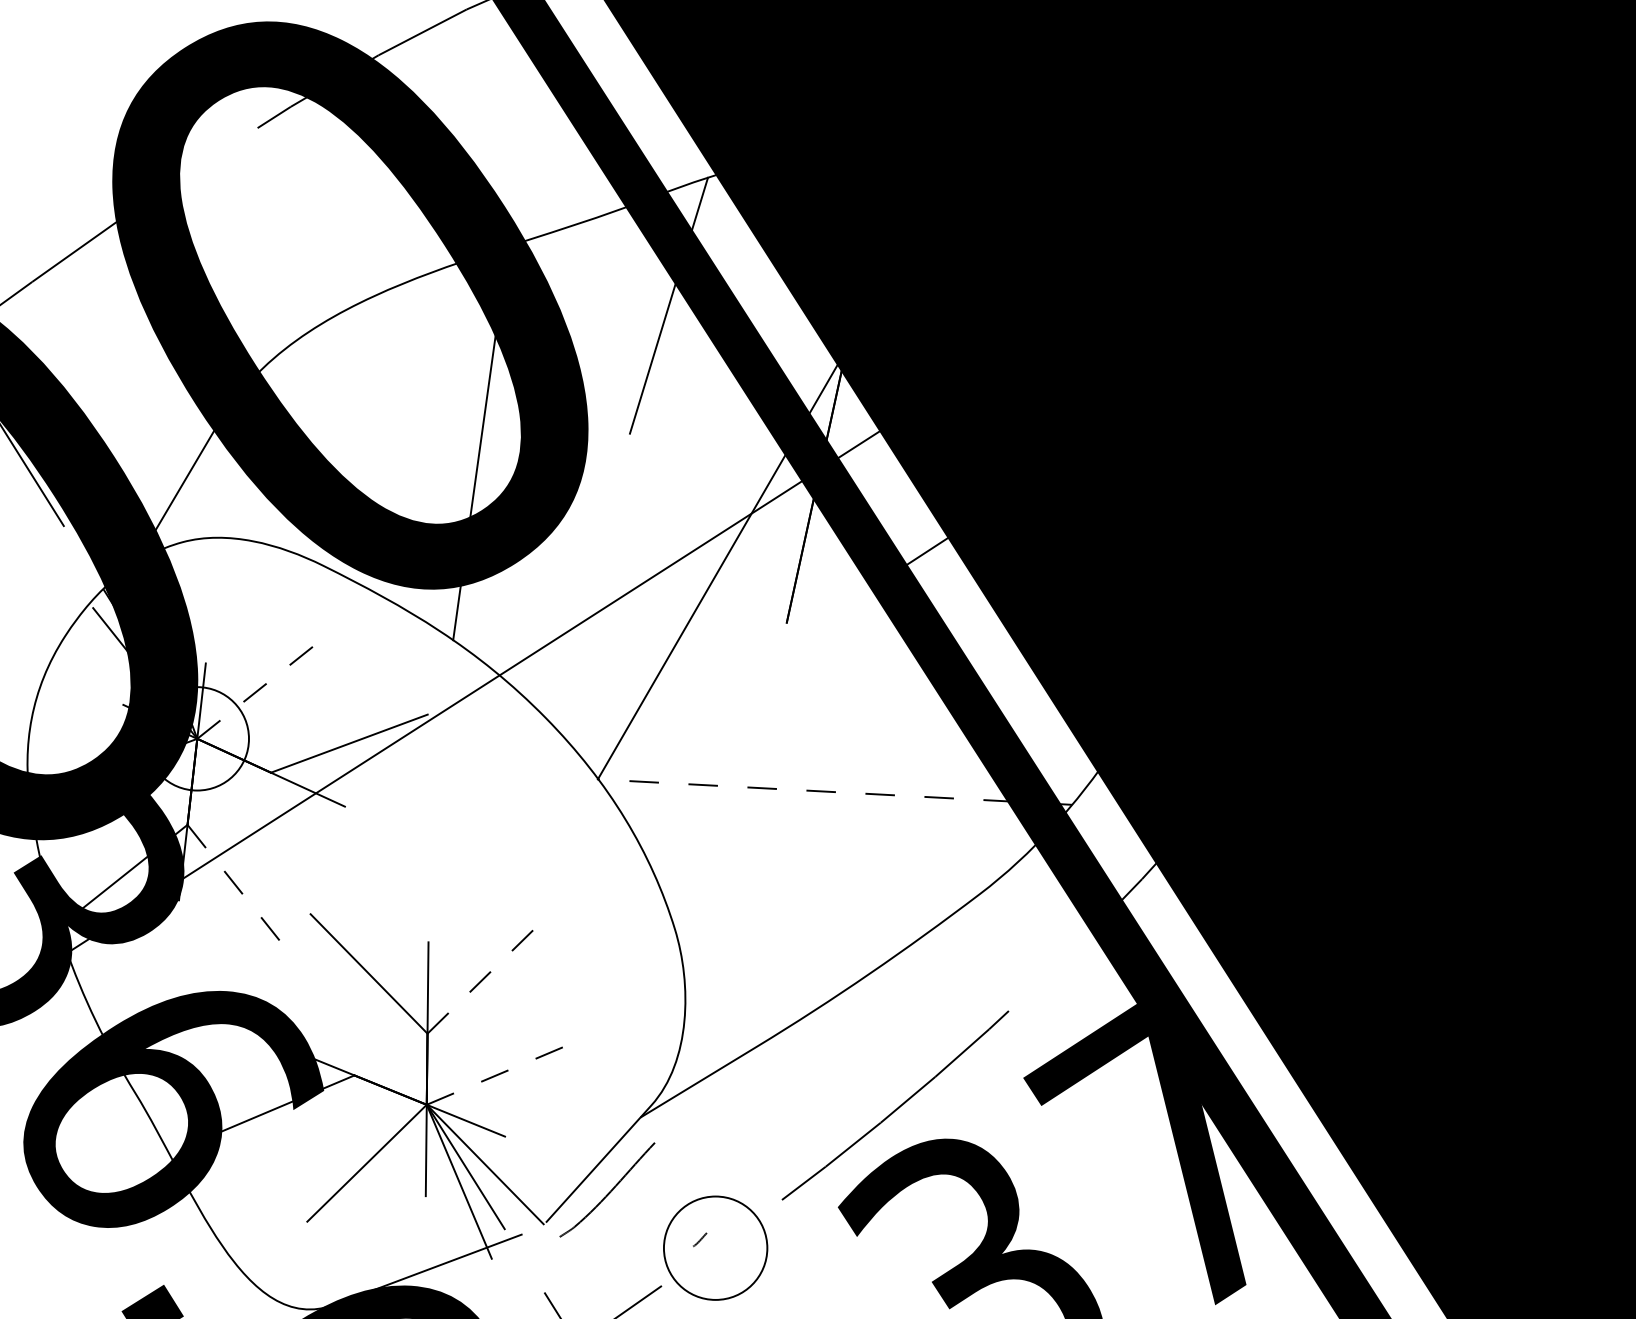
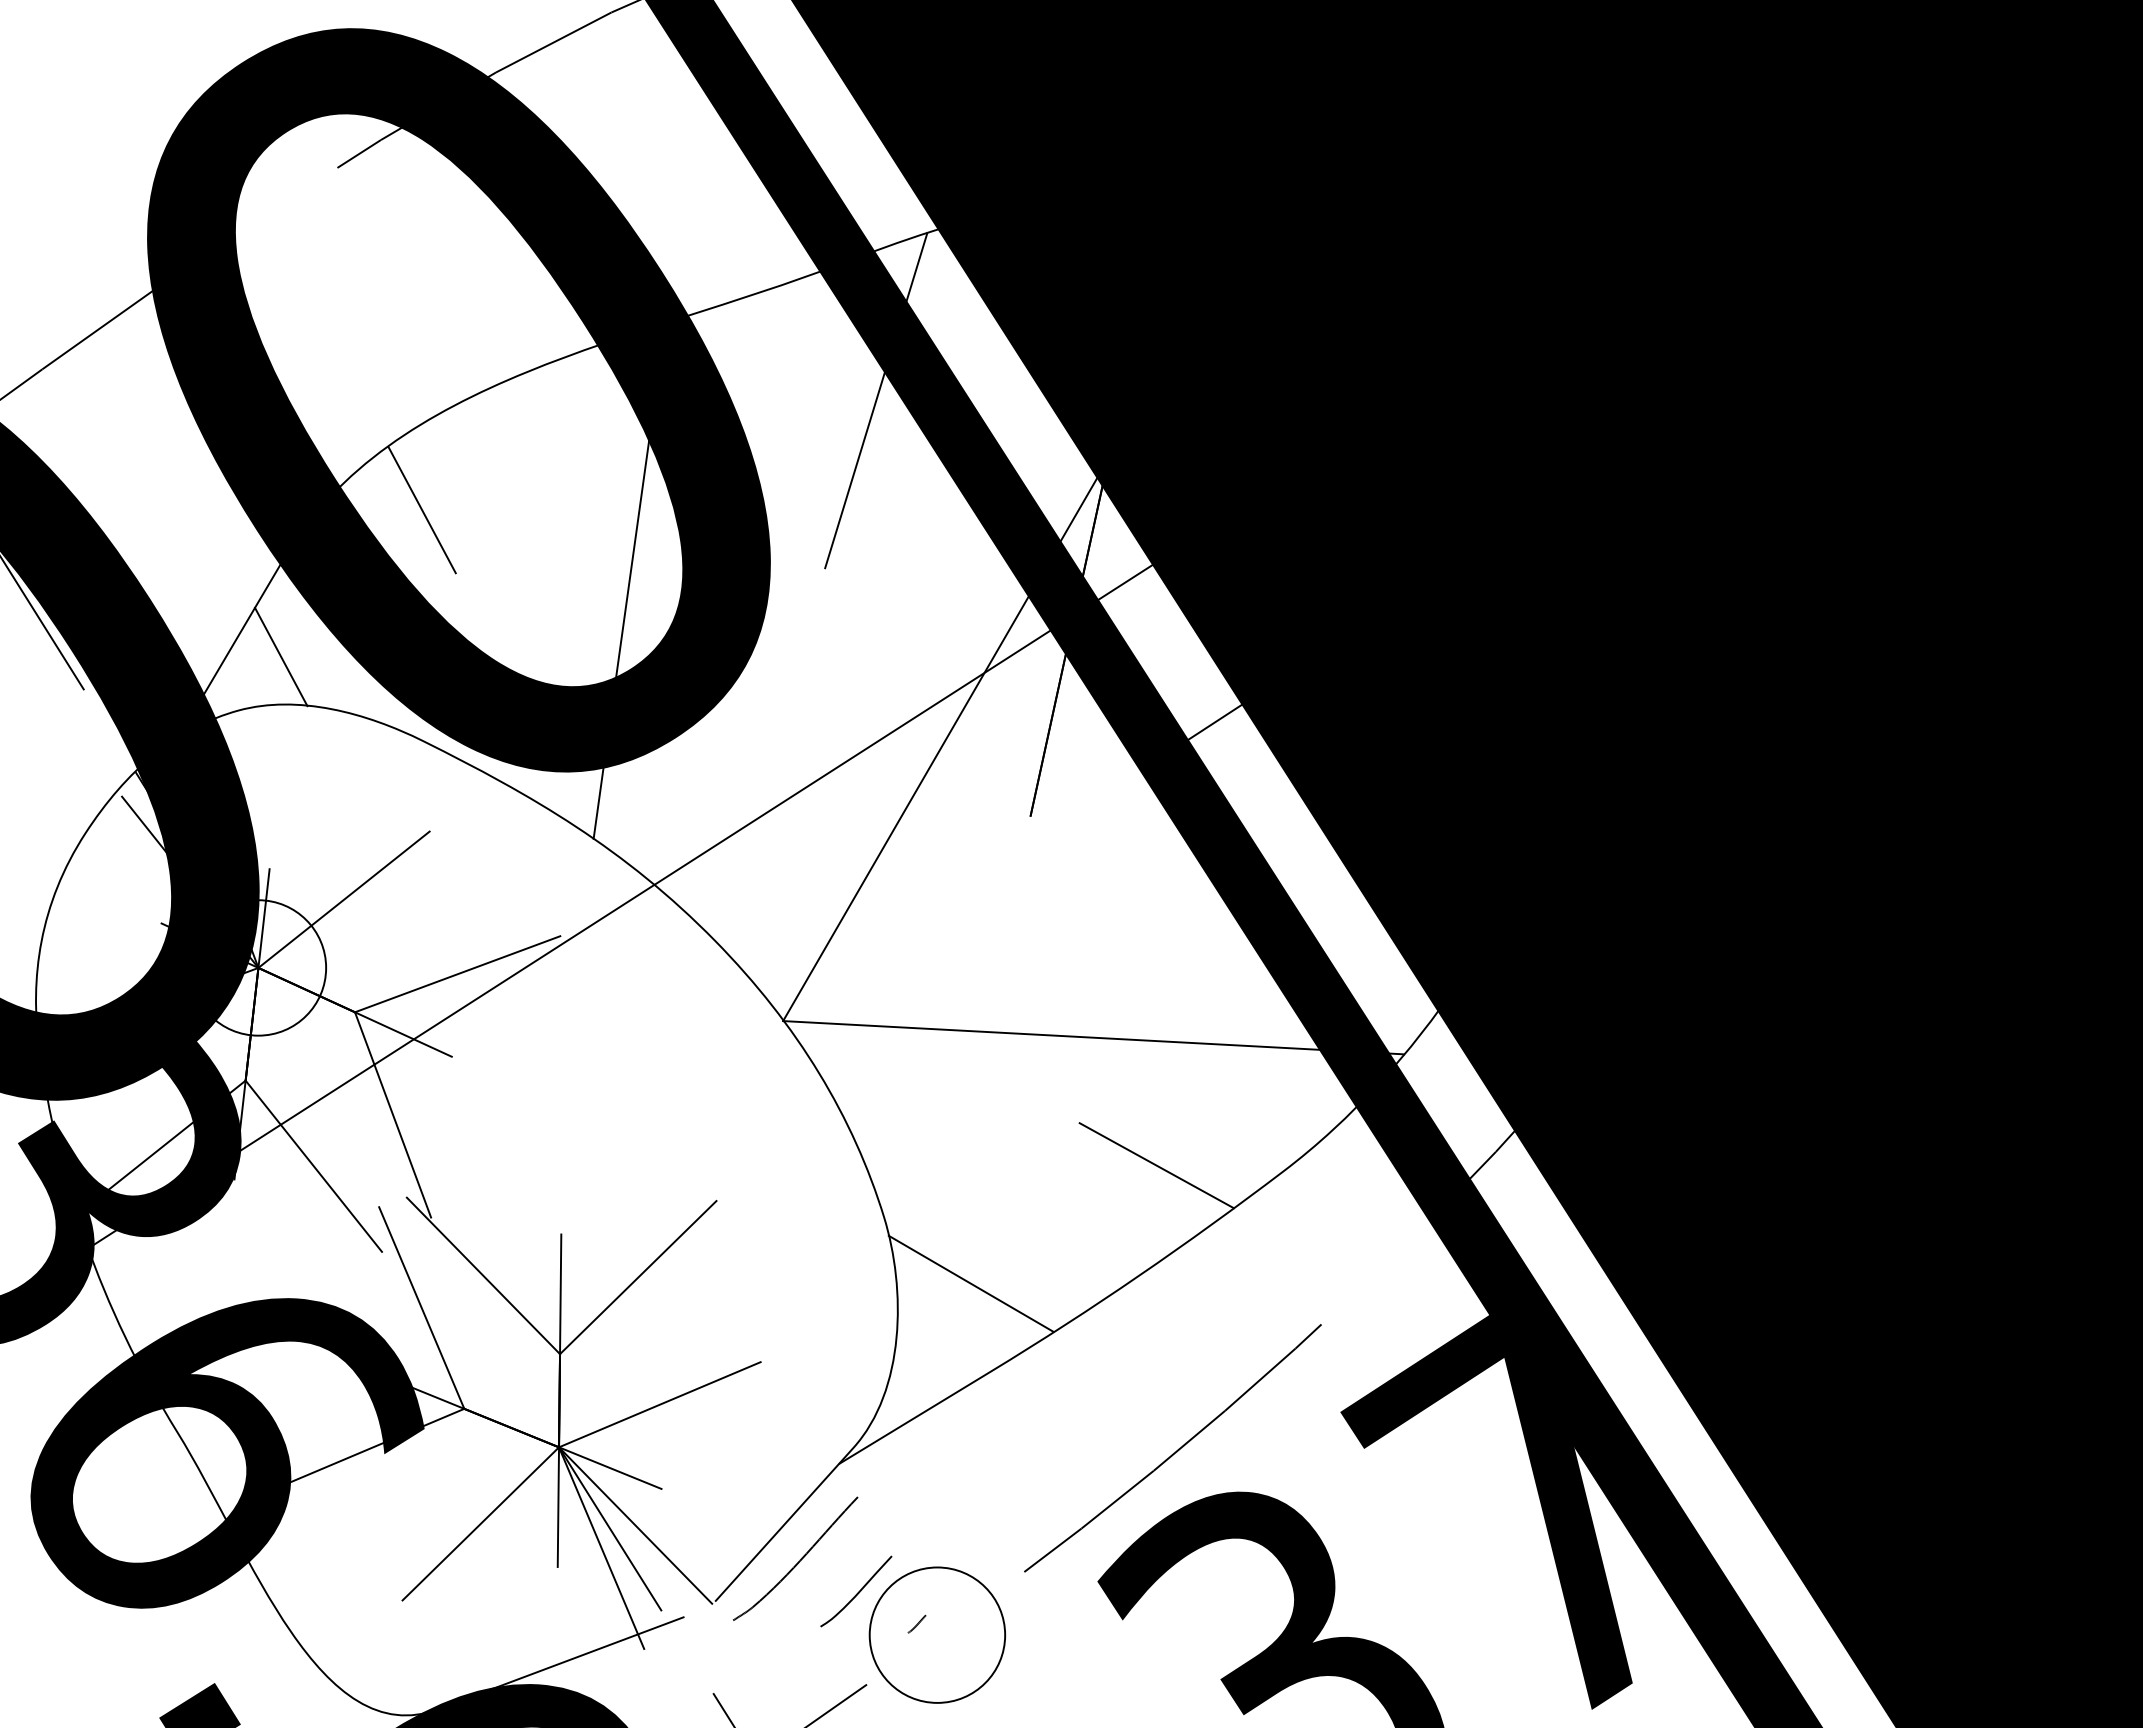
line: (321, 388) -> (421, 509), added
line: (214, 501) -> (281, 656), added
line: (263, 686) -> (344, 899), dashed -> solid
line: (834, 791) -> (1093, 1037), dashed -> solid
line: (300, 850) -> (393, 1114), added
line: (882, 889) -> (1156, 1165), added
line: (240, 890) -> (314, 1166), dashed -> solid
line: (487, 975) -> (638, 1277), dashed -> solid
line: (740, 979) -> (970, 1283), added
line: (321, 998) -> (421, 1307), added
line: (504, 1072) -> (660, 1404), dashed -> solid
curve: (654, 1215) -> (857, 1592), added

